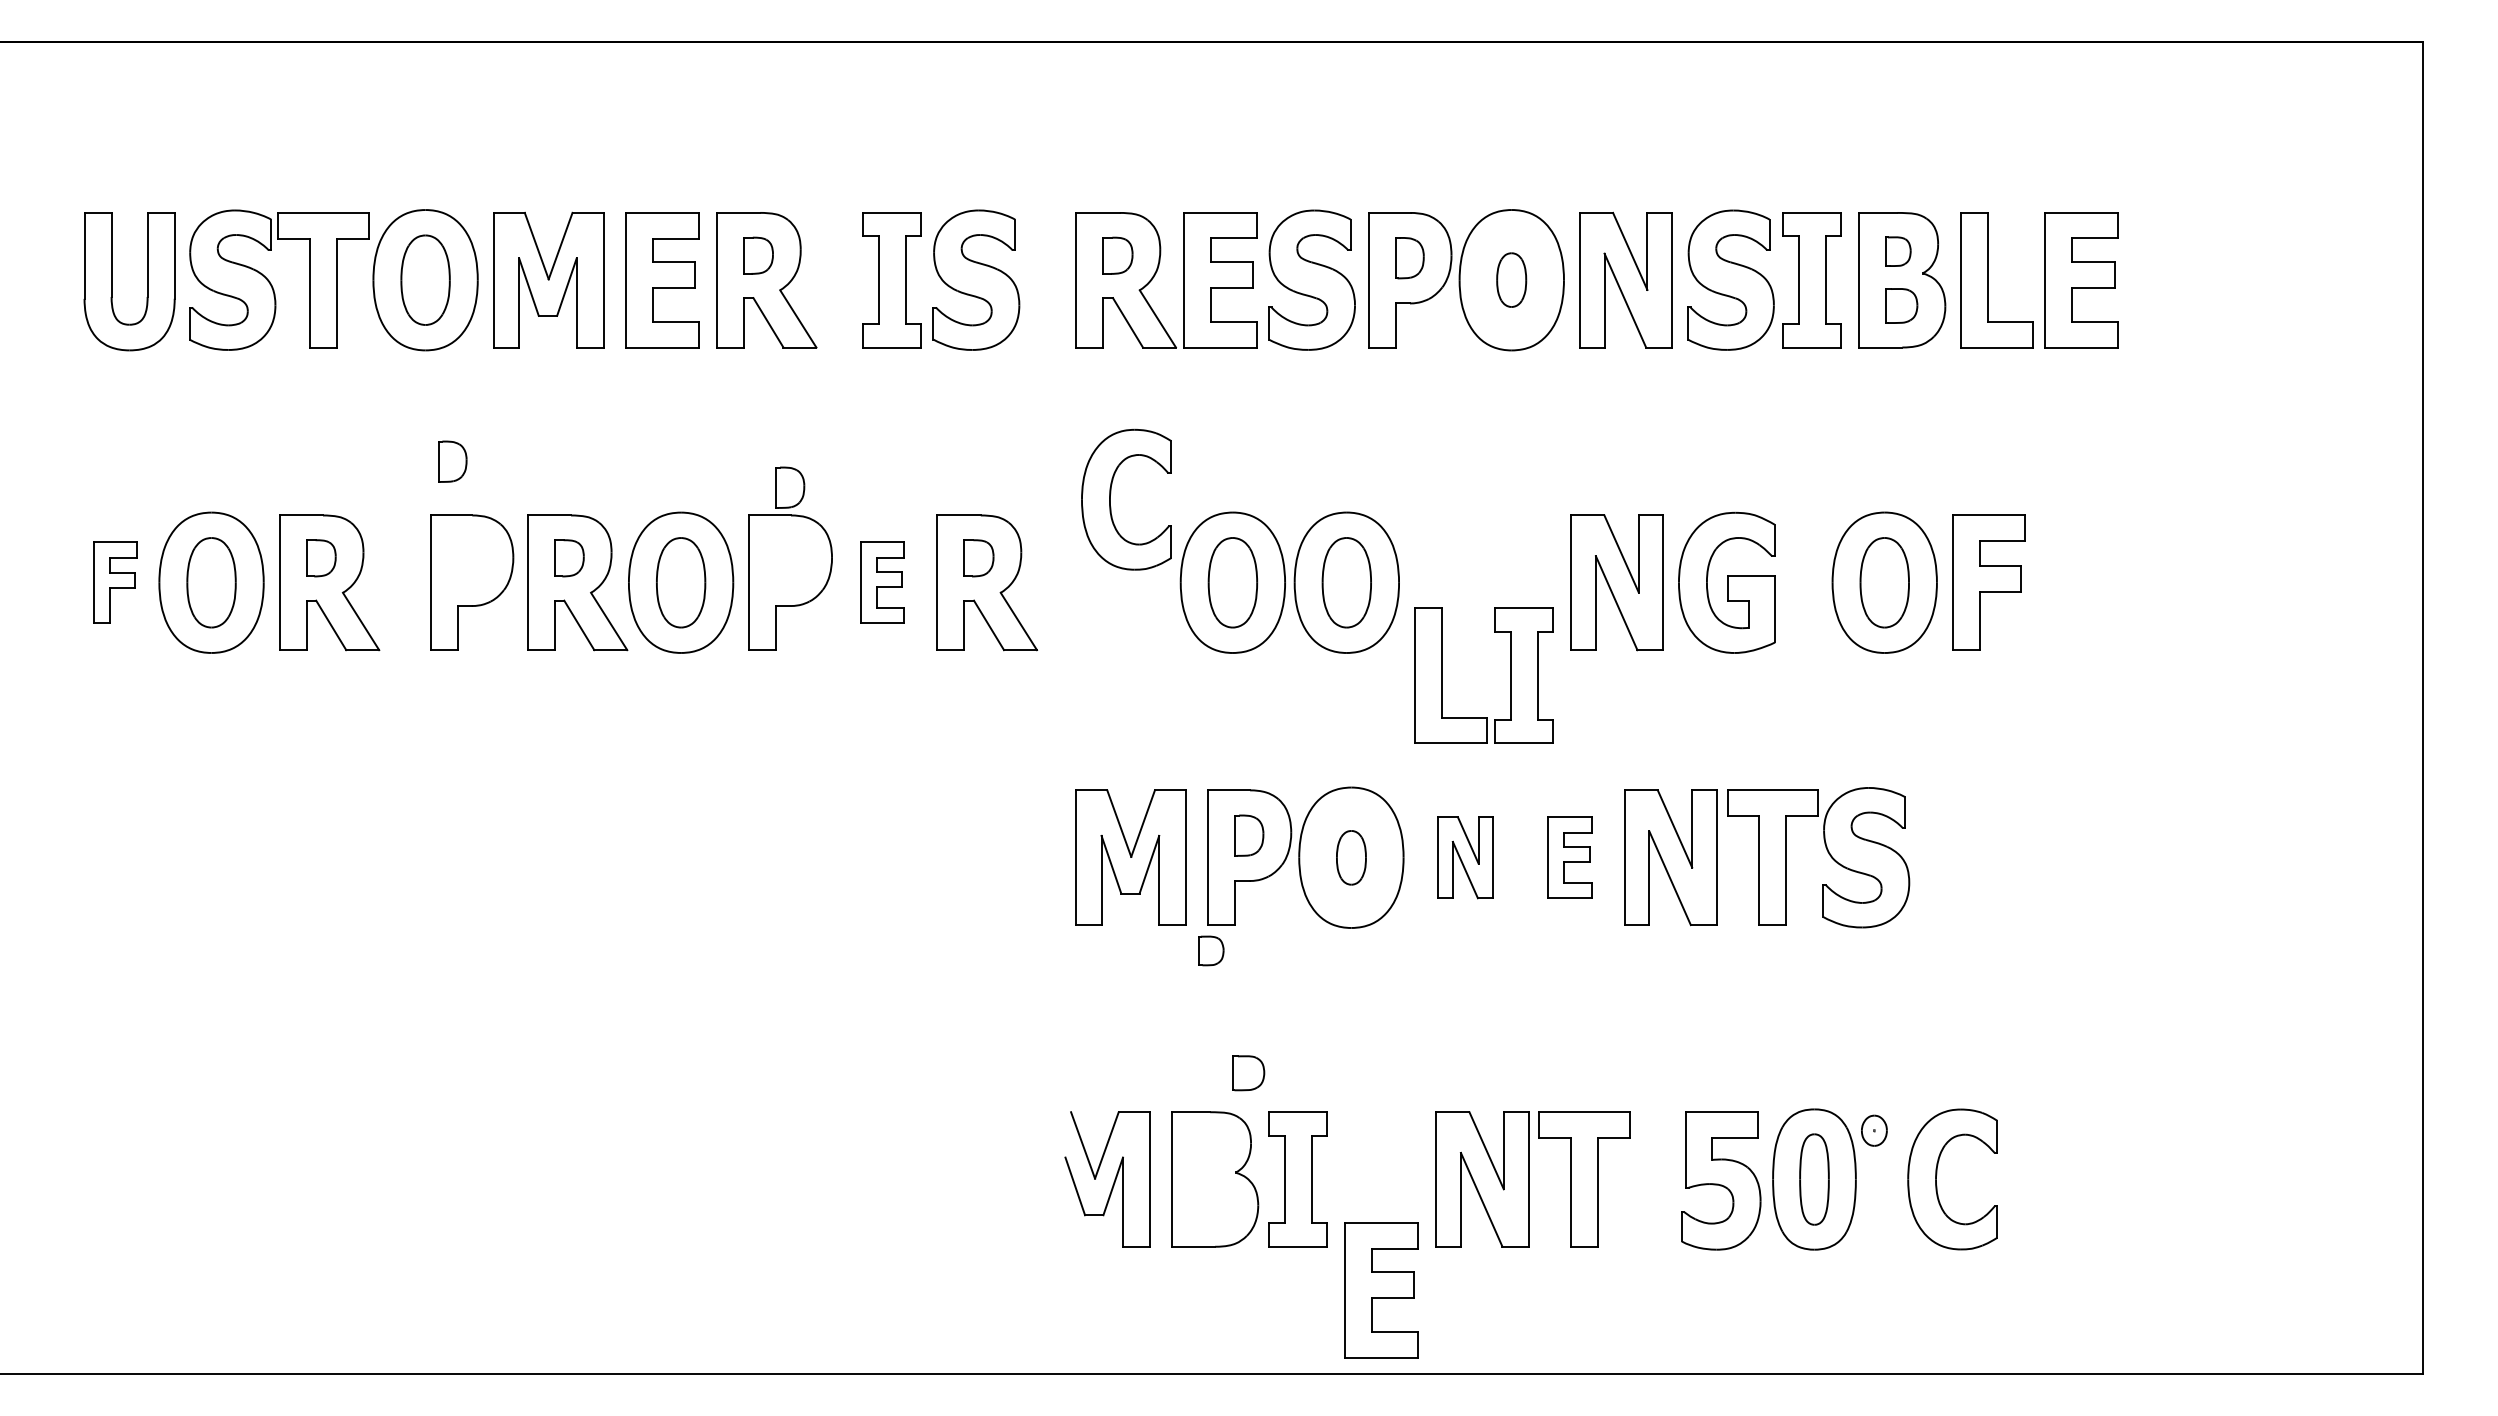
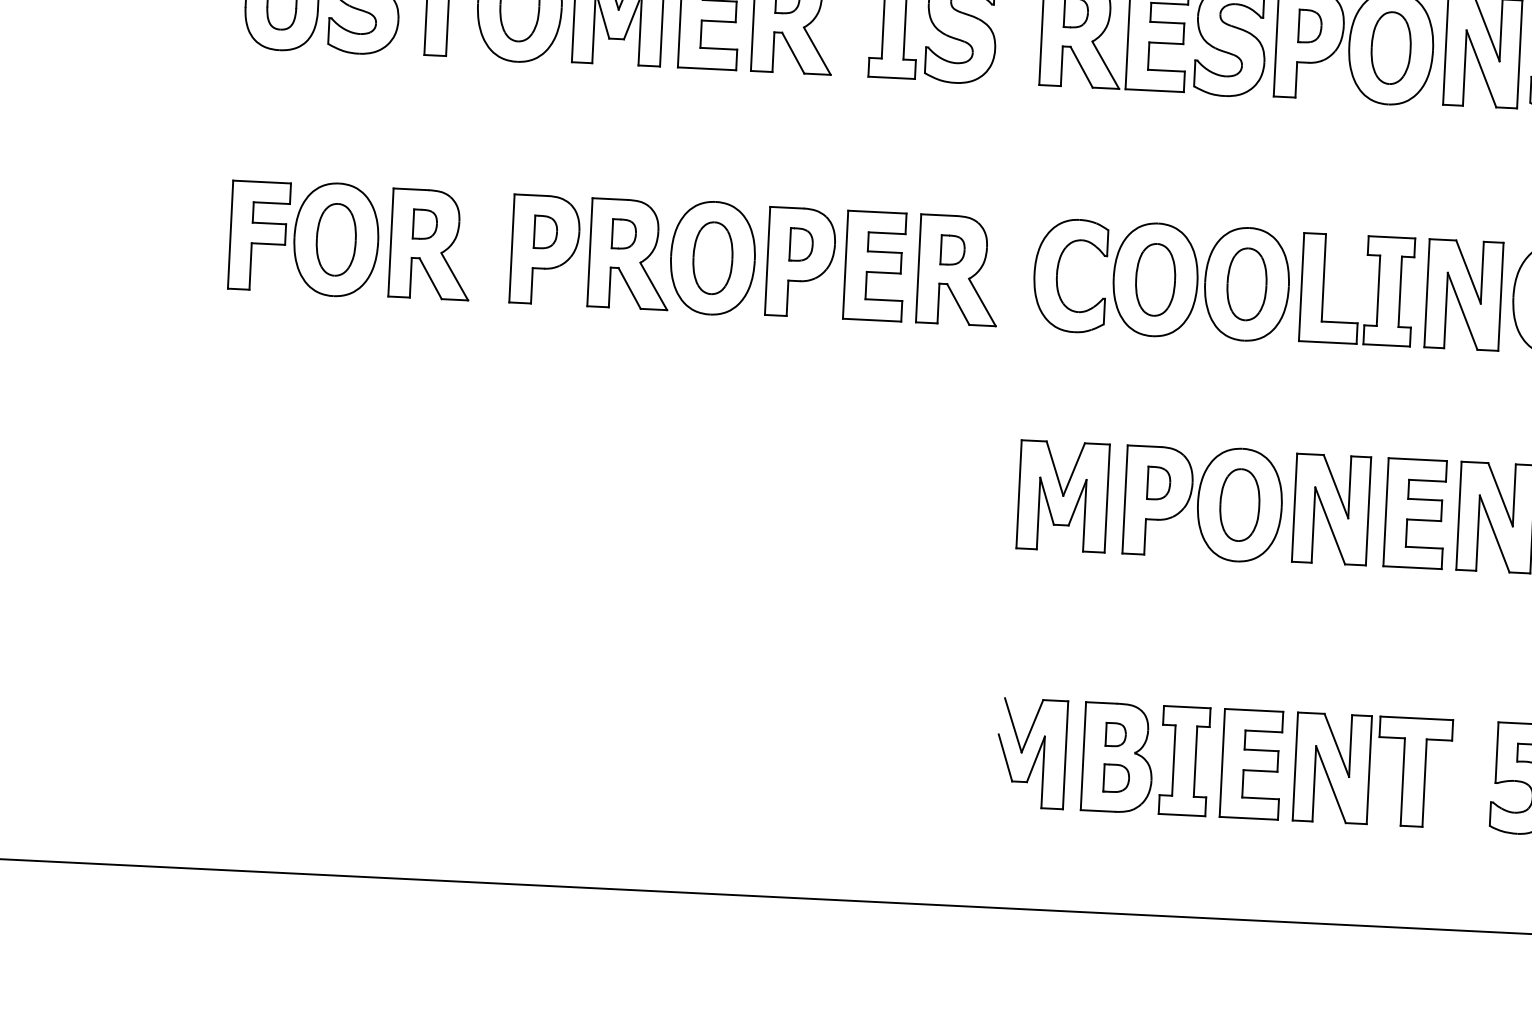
part: (1511, 279) -> (1390, 47), size x1.67
part: (452, 461) -> (545, 232), moved
part: (790, 487) -> (801, 244), moved
part: (1110, 499) -> (1057, 274), moved
part: (115, 582) -> (259, 235), size x1.67
part: (882, 582) -> (874, 265), size x1.67
part: (1510, 675) -> (1378, 290), moved
part: (1351, 857) -> (1239, 504), size x1.67
part: (1465, 857) -> (1331, 509), size x1.67
part: (1569, 857) -> (1414, 513), size x1.67
part: (1211, 950) -> (1116, 734), moved
part: (1248, 1073) -> (1116, 778), moved
part: (1381, 1290) -> (1251, 764), moved

